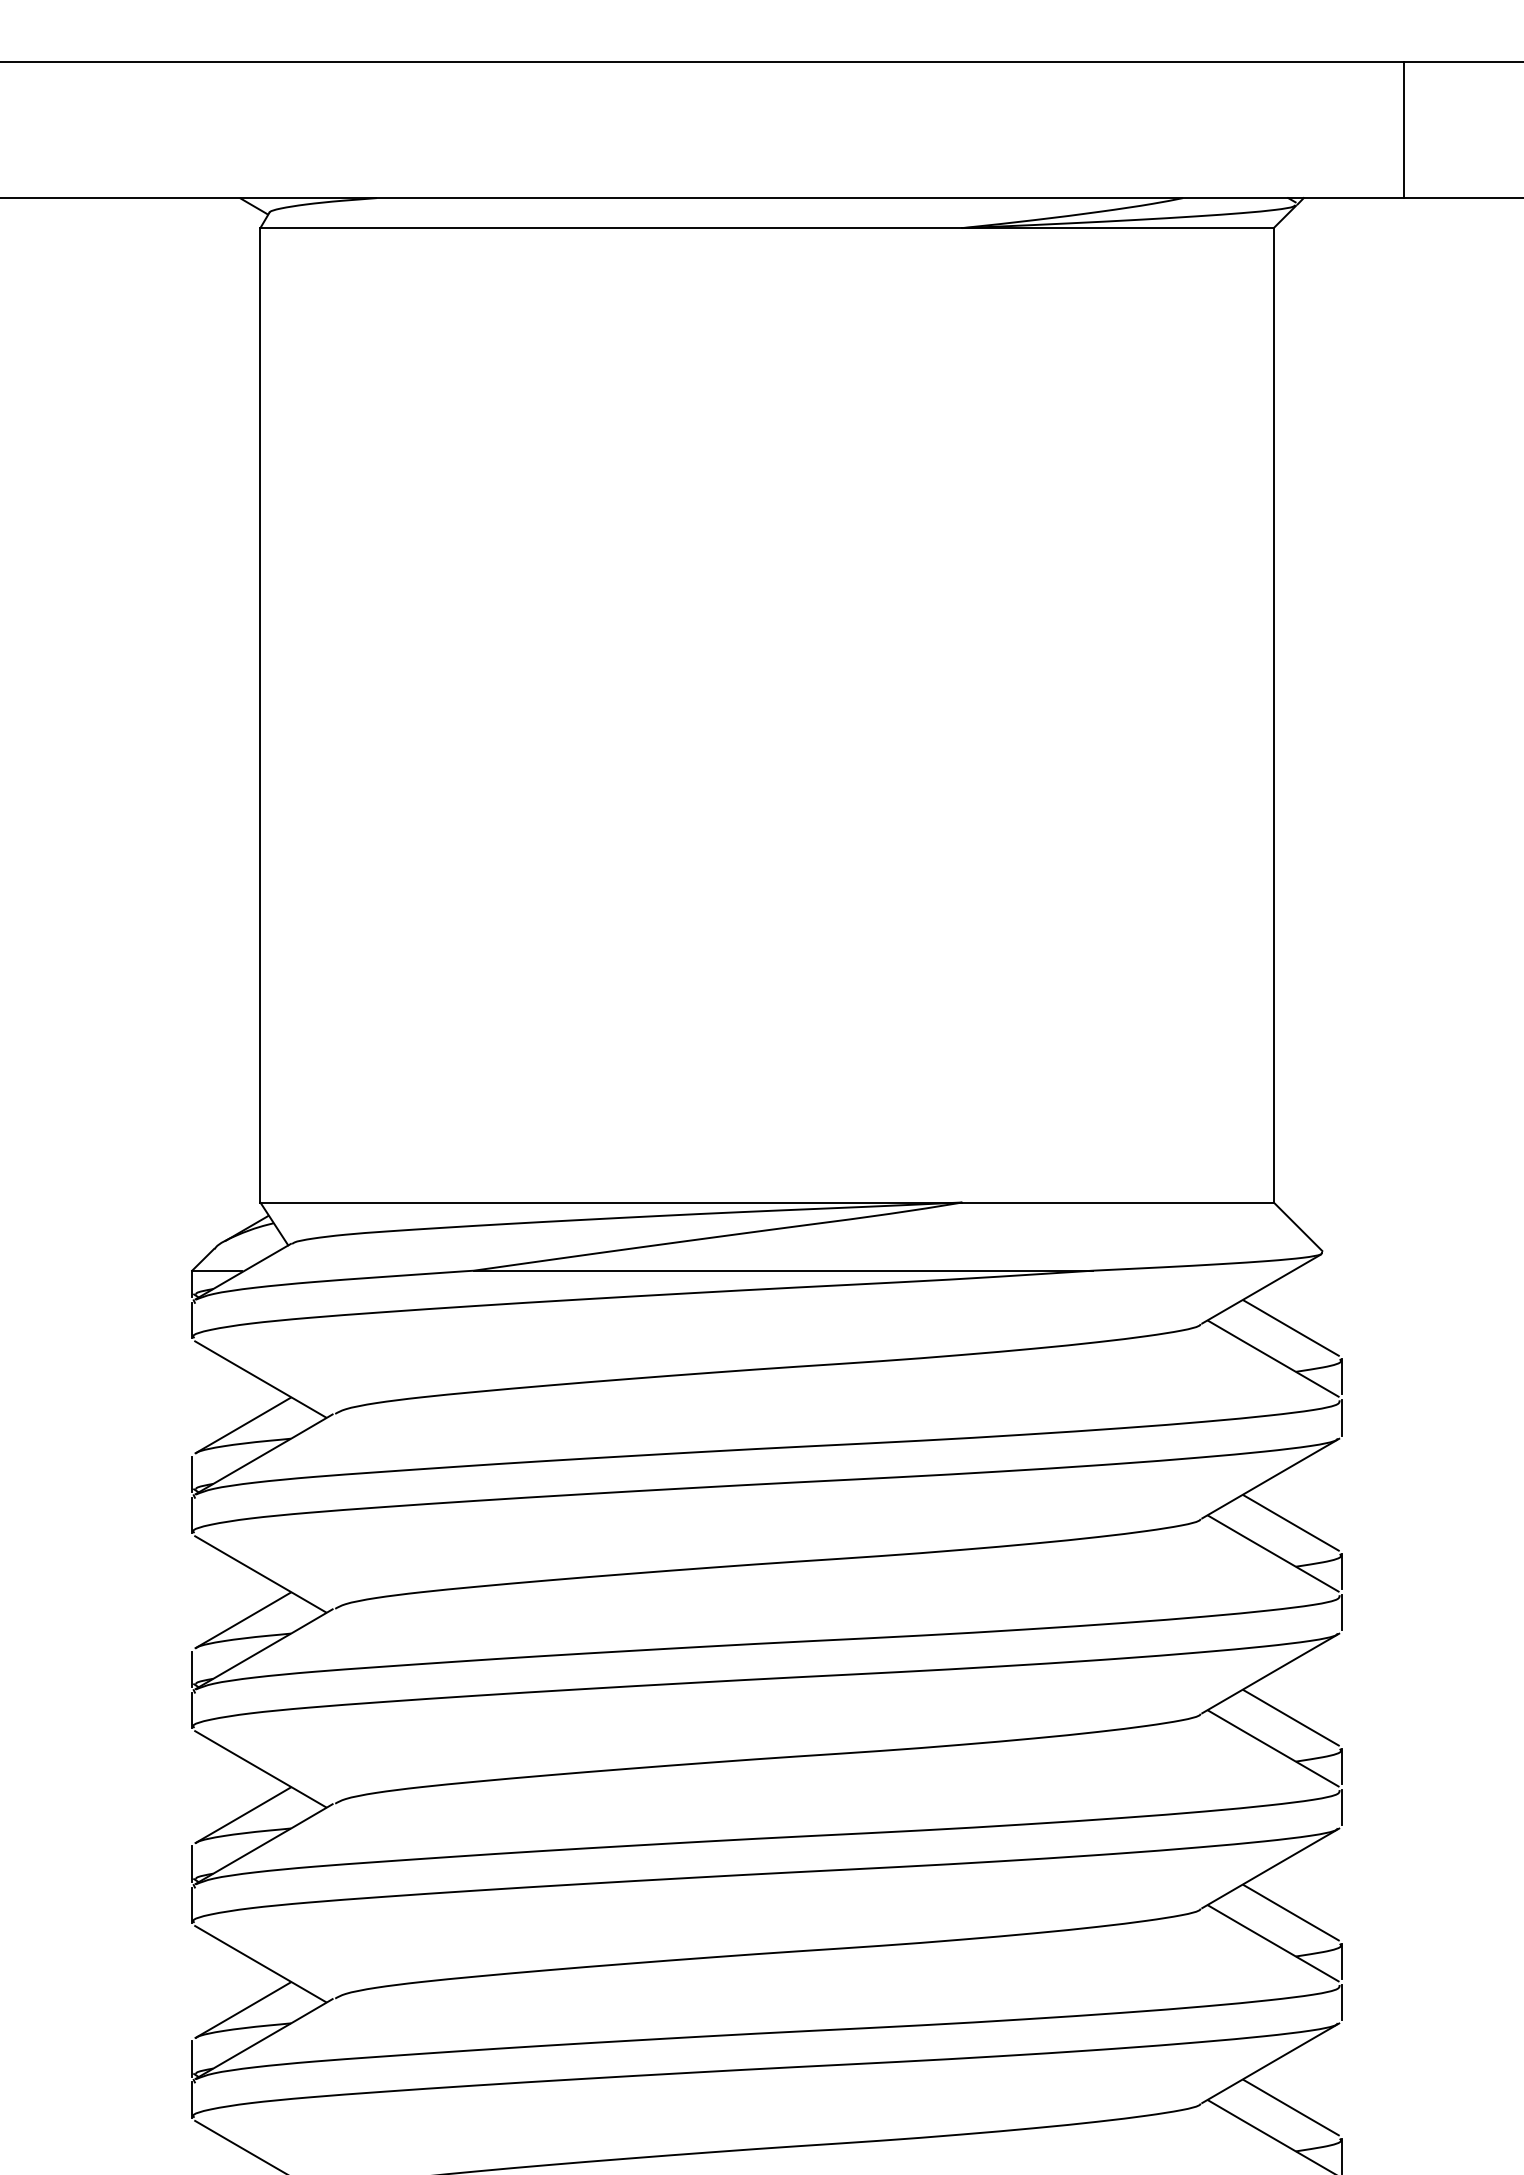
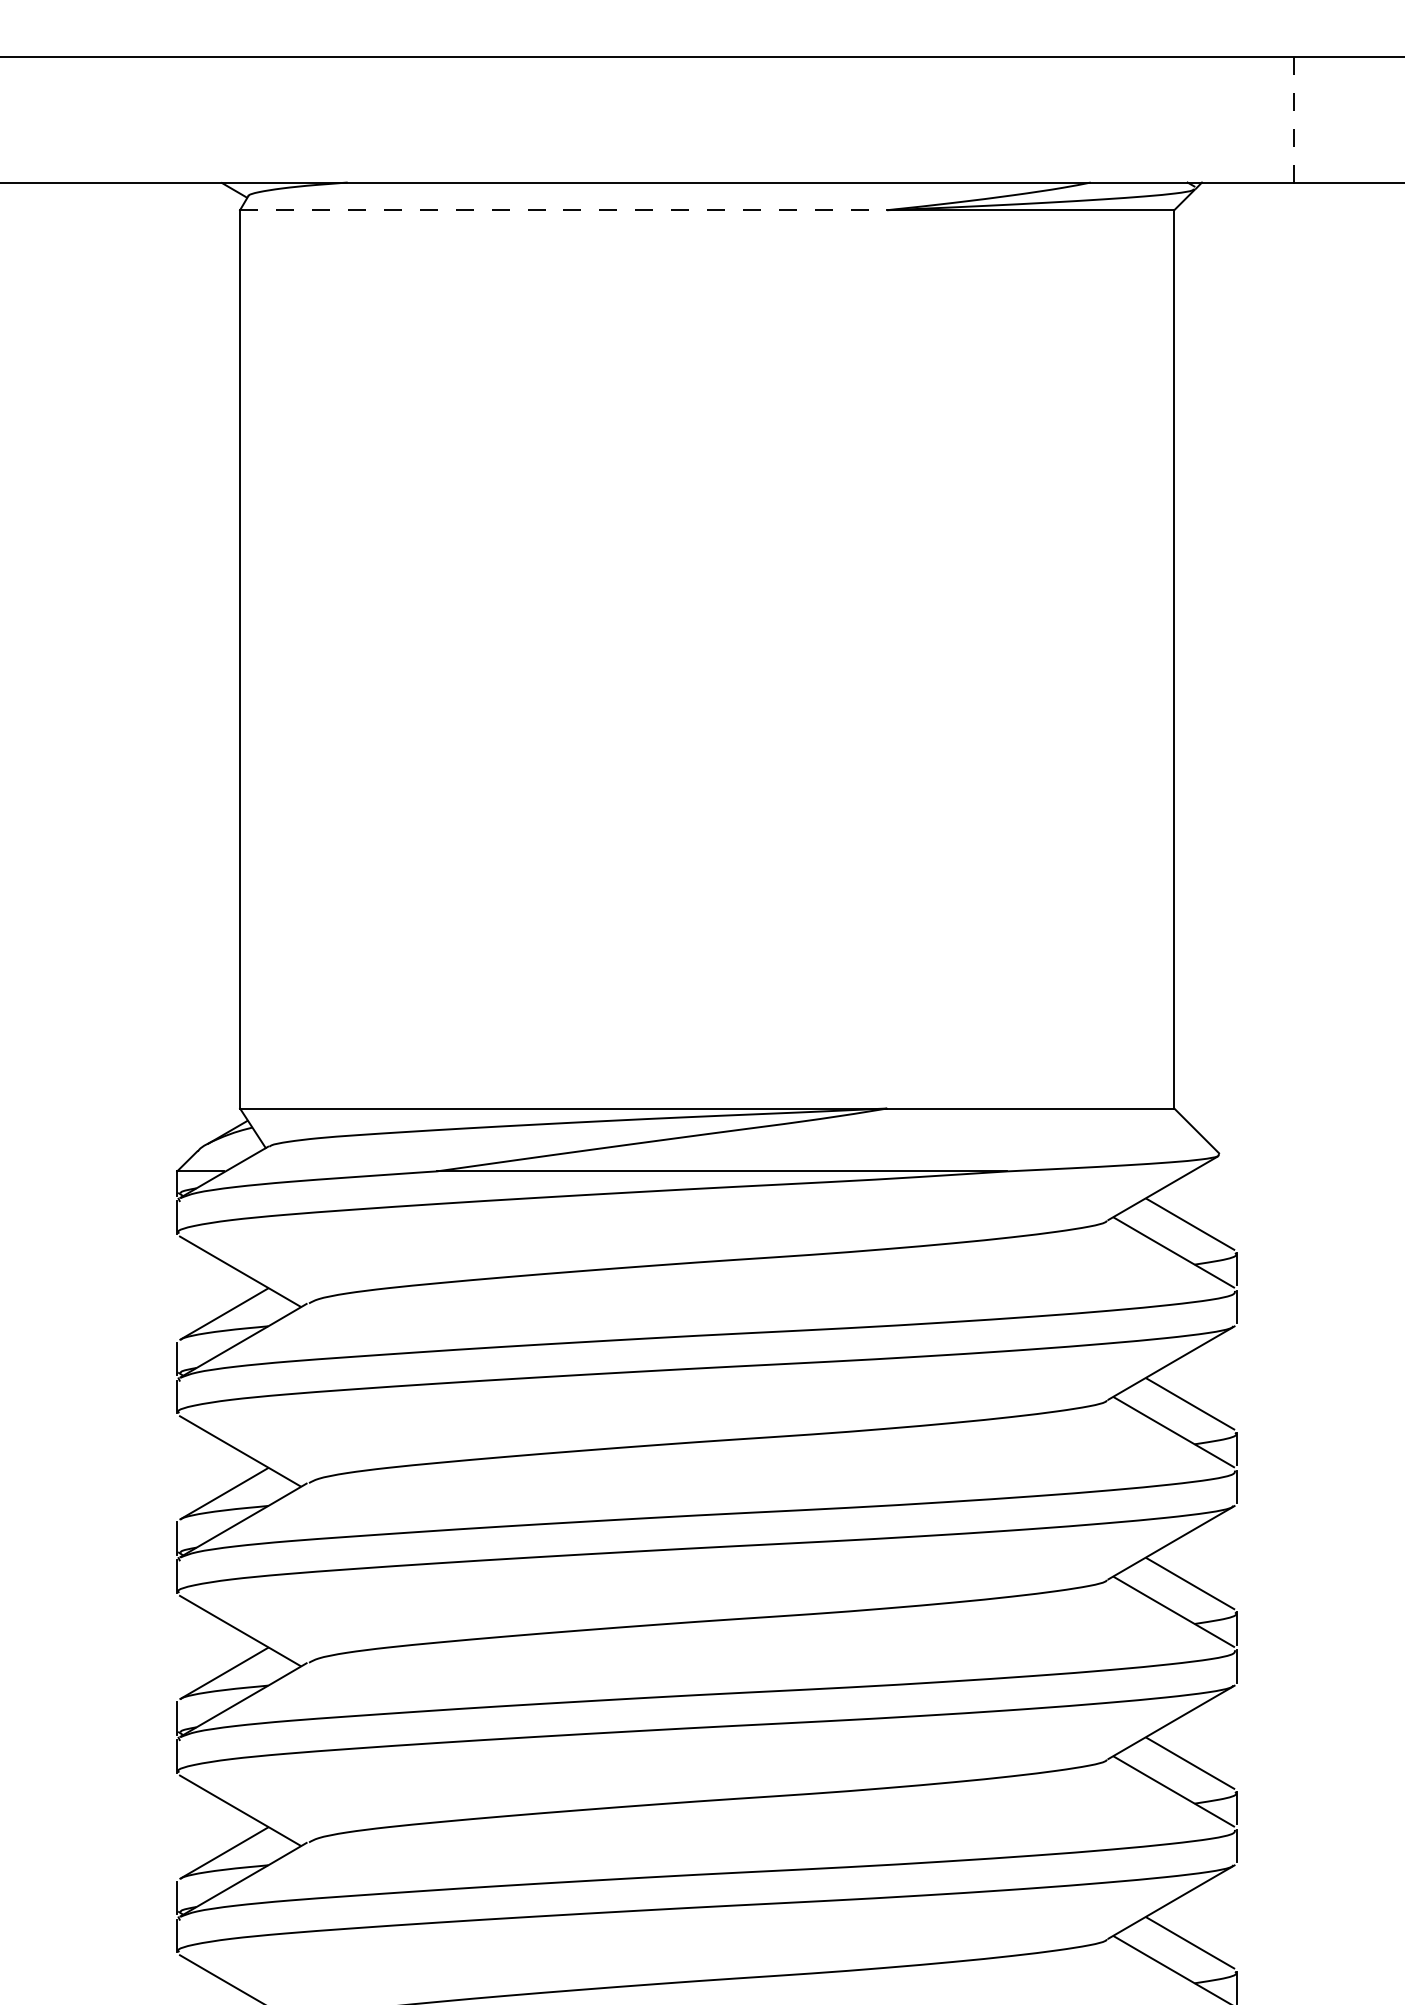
line: (1403, 129) -> (1293, 119), solid -> dashed
line: (611, 228) -> (563, 210), solid -> dashed

